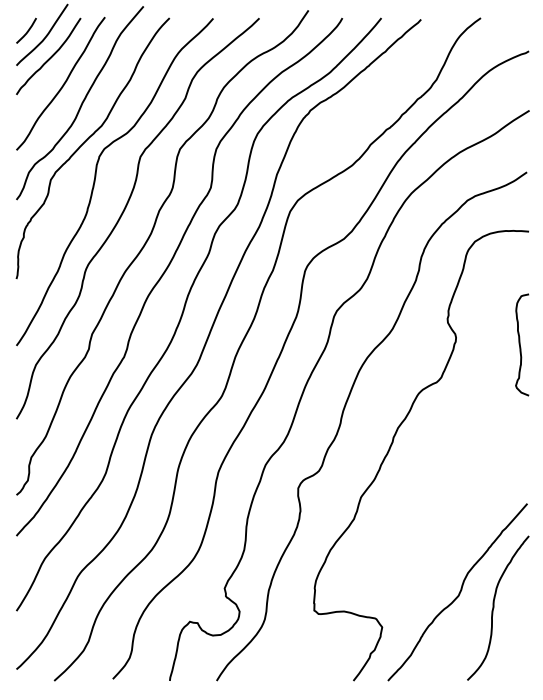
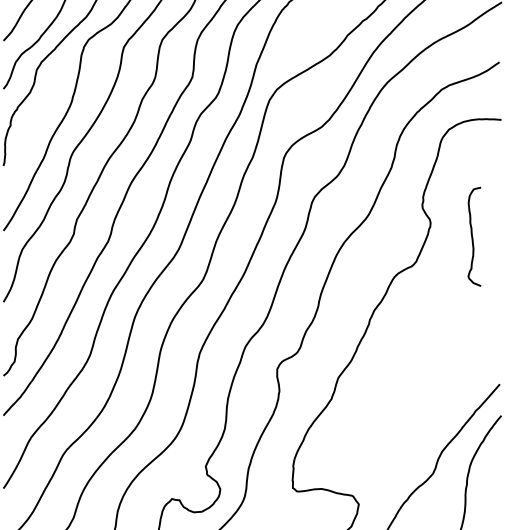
curve: (520, 344) -> (472, 236), moved

